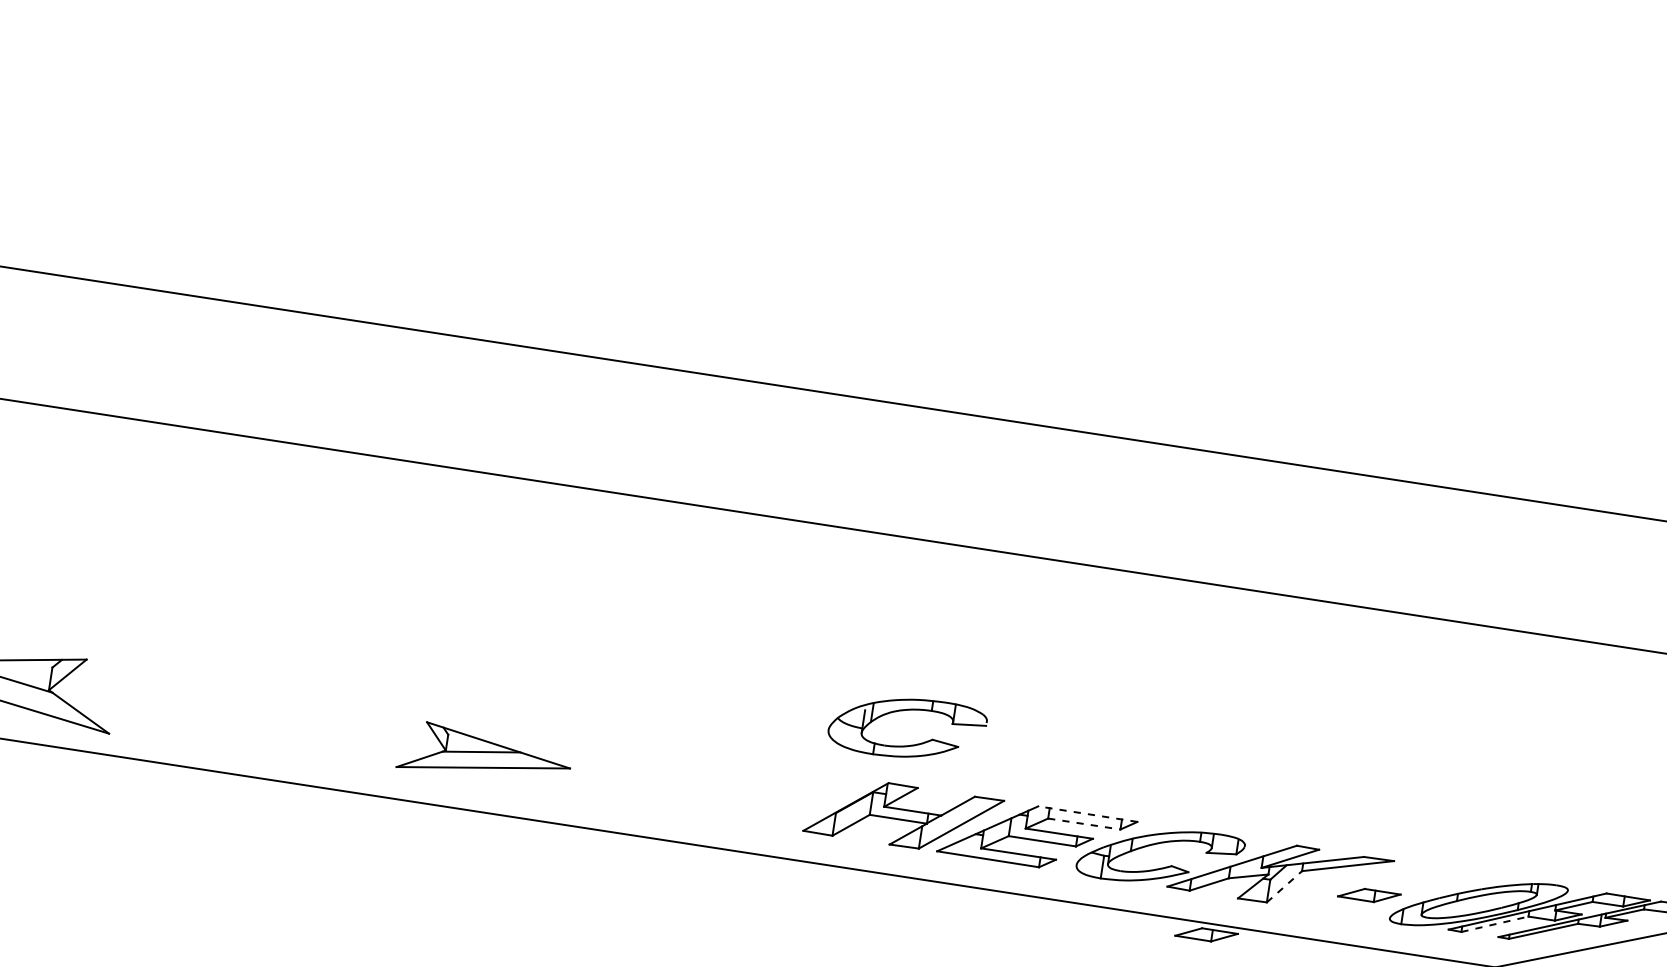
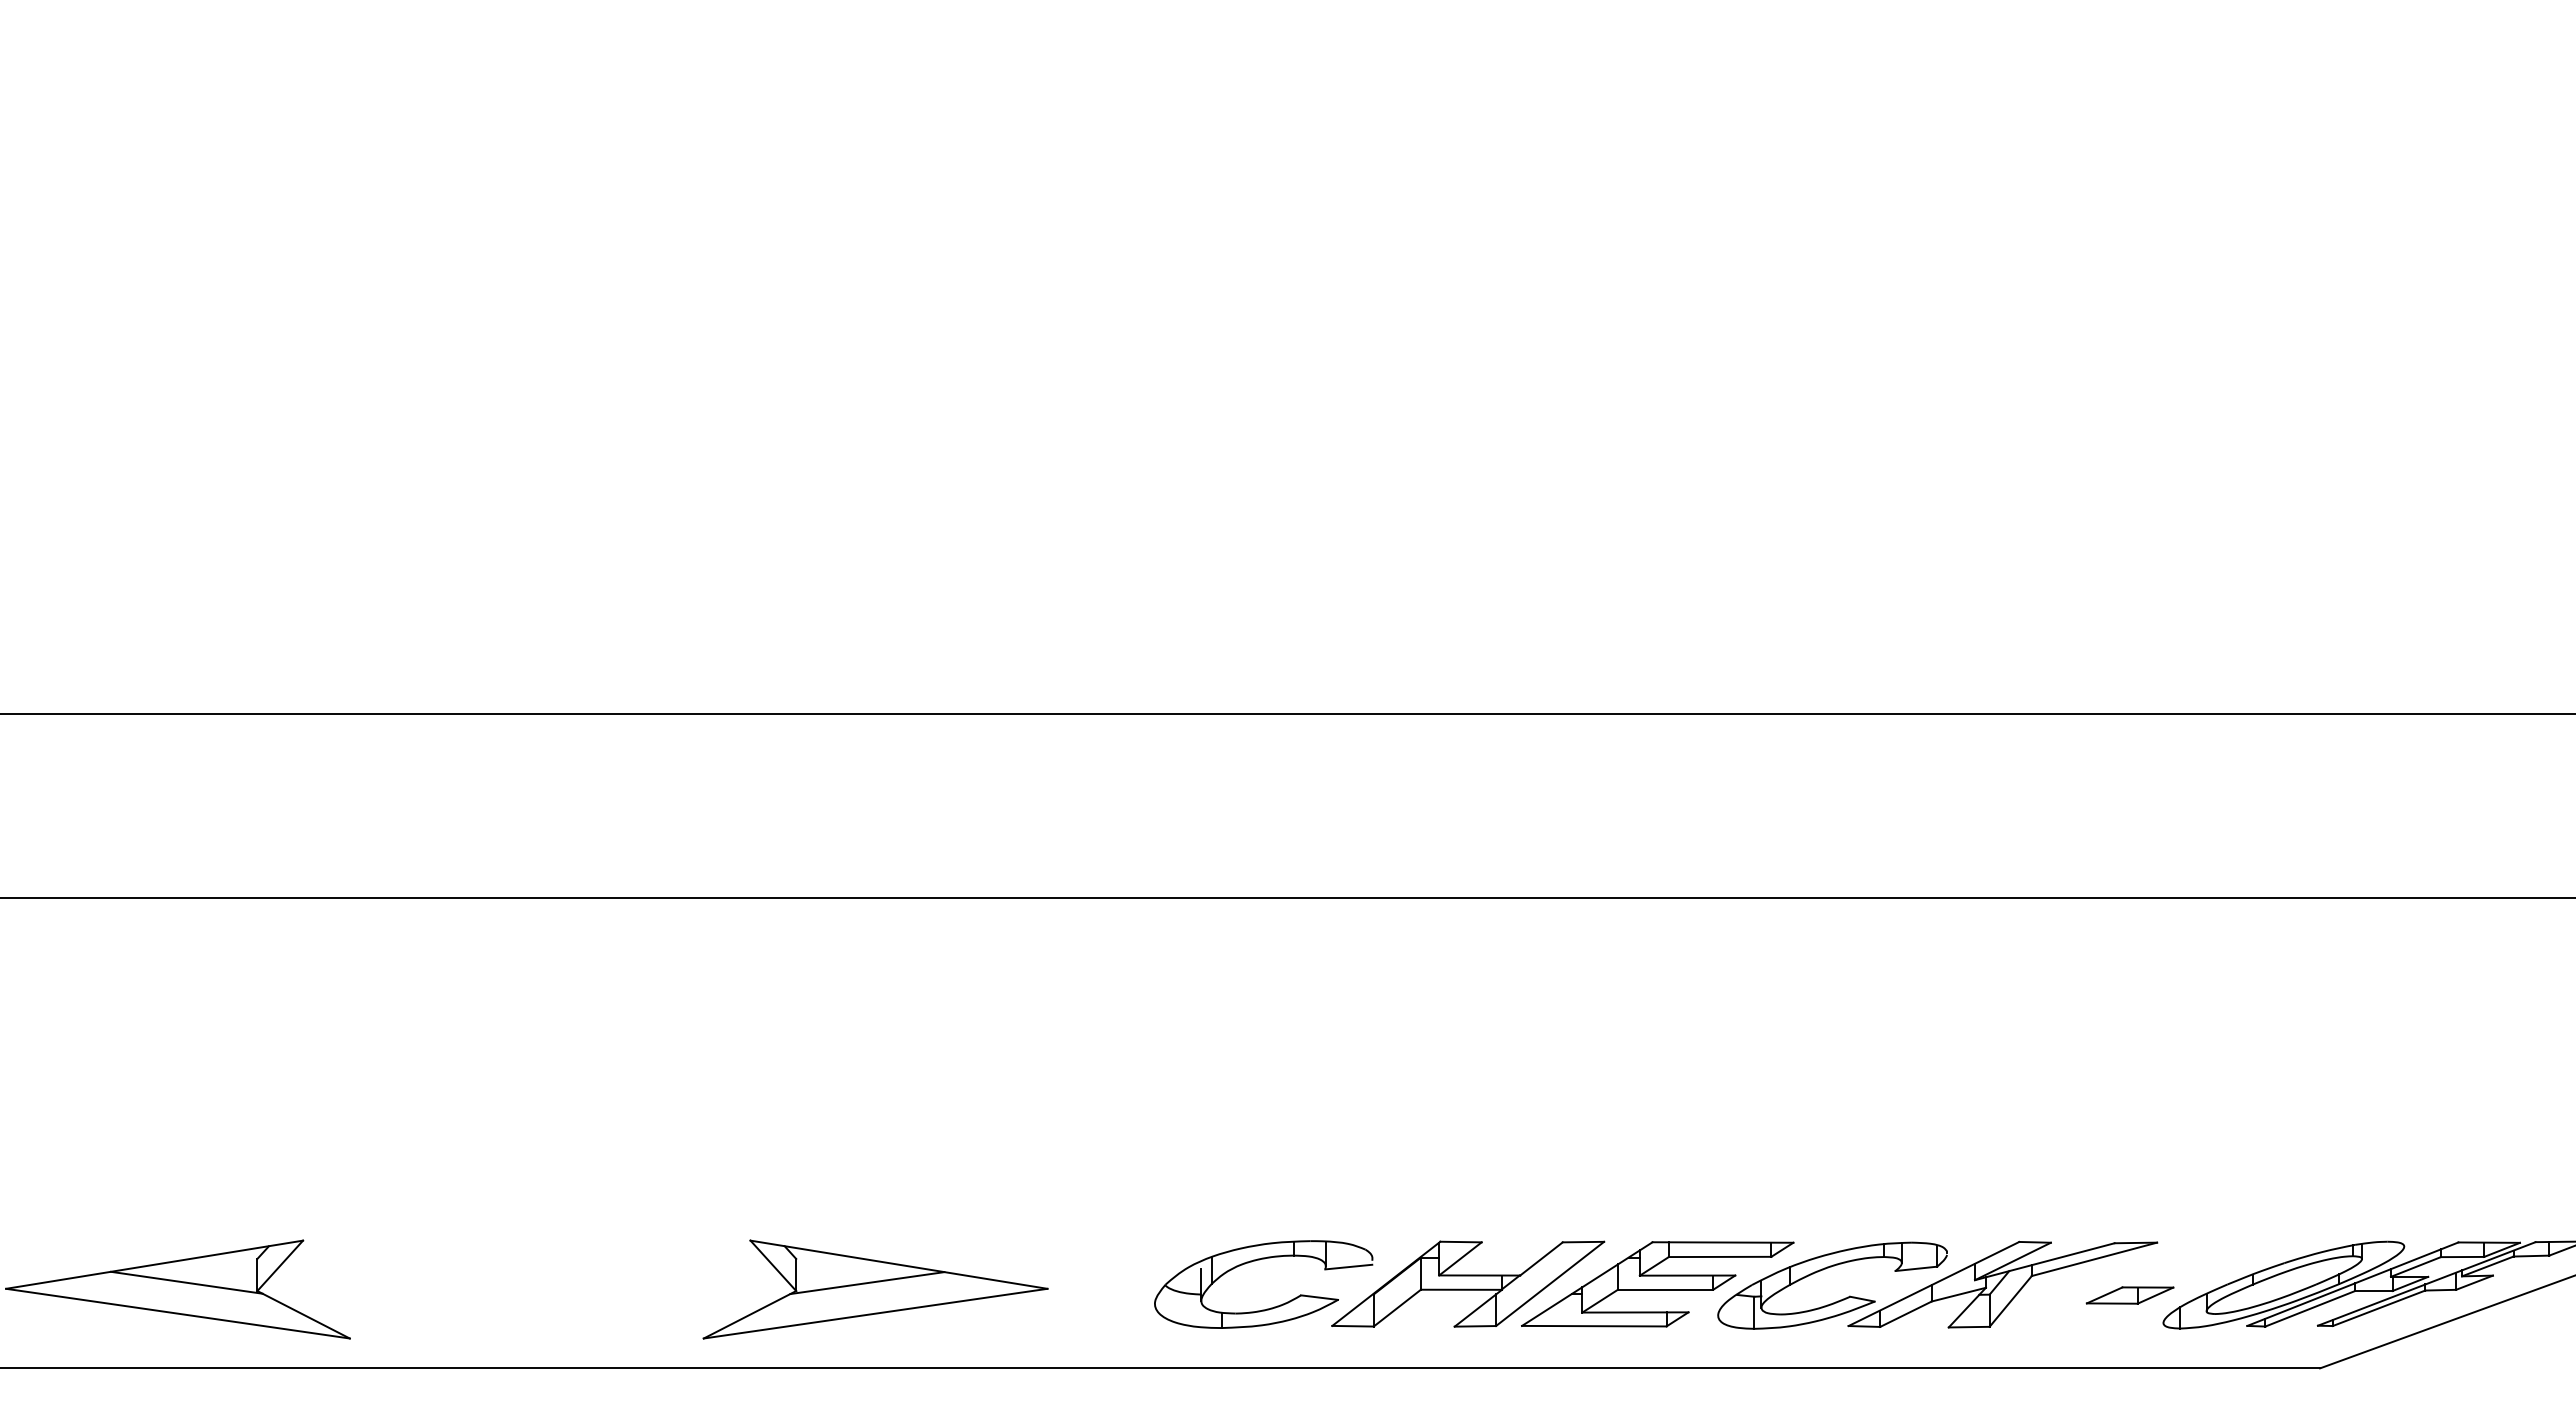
part: (909, 745) -> (1270, 1307), moved
part: (485, 755) -> (875, 1289), size x1.43
line: (1087, 814) -> (1722, 1242), dashed -> solid
line: (1084, 823) -> (1720, 1256), dashed -> solid
line: (1285, 886) -> (2011, 1301), dashed -> solid
line: (1495, 924) -> (2310, 1308), dashed -> solid
part: (1206, 934) -> (1912, 1384), removed

